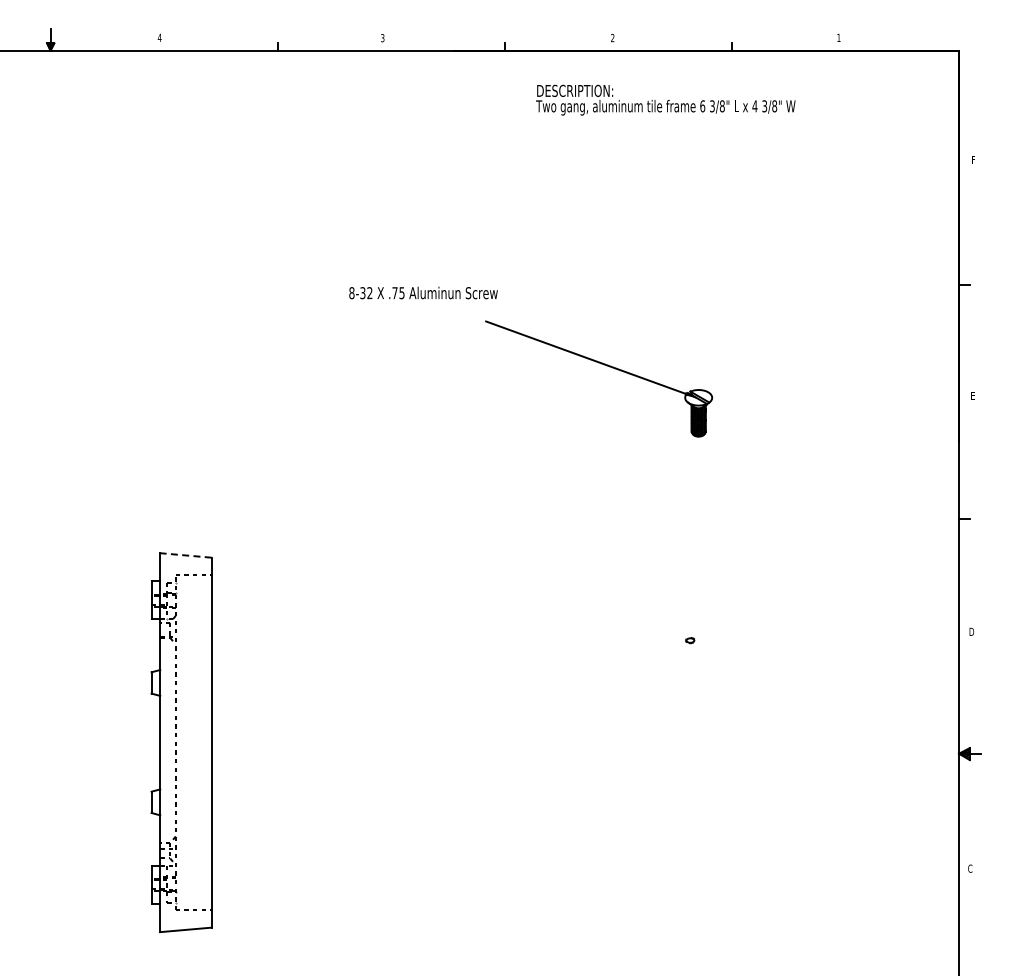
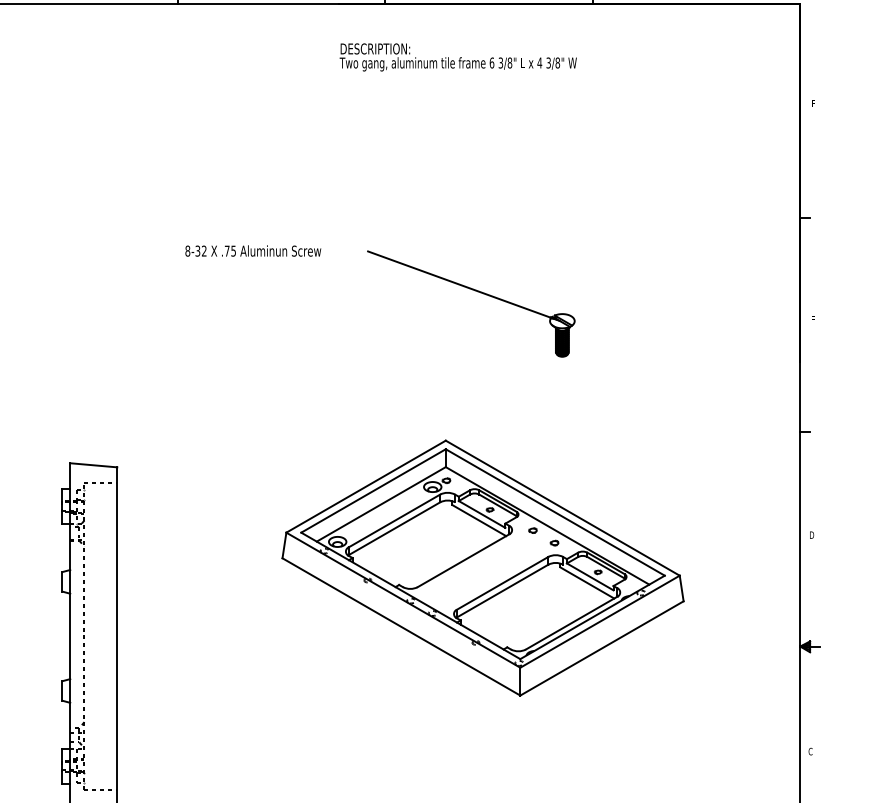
text: (665, 99) -> (458, 56), moved
text: (423, 292) -> (253, 250), moved
line: (185, 555) -> (93, 465), dashed -> solid
part: (611, 667) -> (482, 567), added

